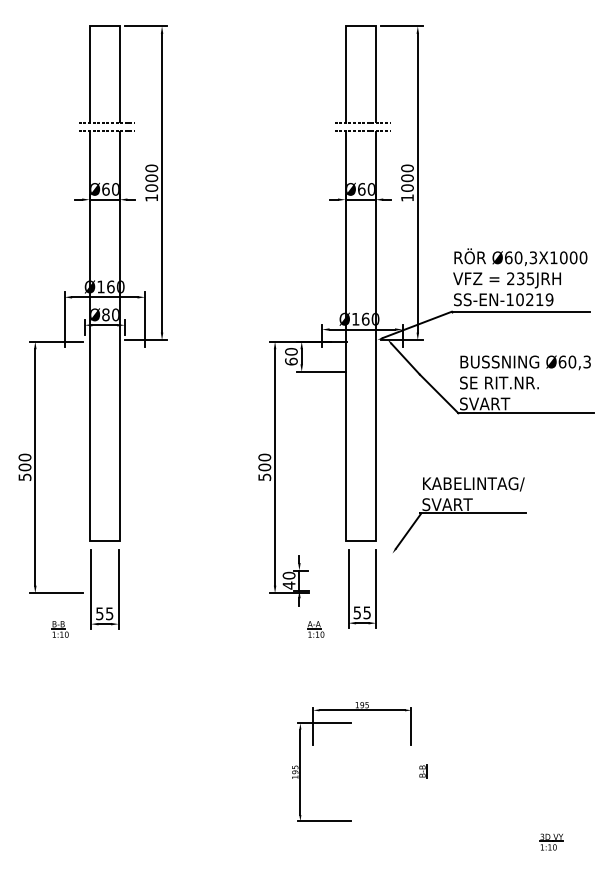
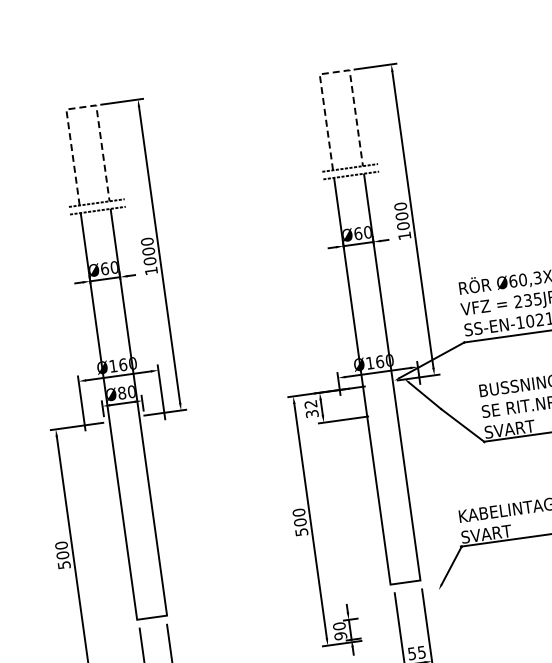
line: (105, 26) -> (82, 107), solid -> dashed
line: (361, 26) -> (335, 72), solid -> dashed
text: (291, 356) -> (311, 408), 60 -> 32
text: (288, 585) -> (340, 636), 40 -> 90

